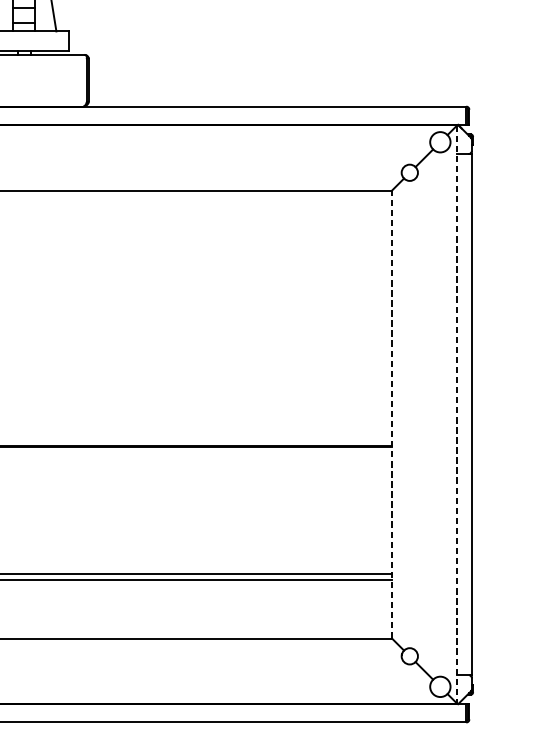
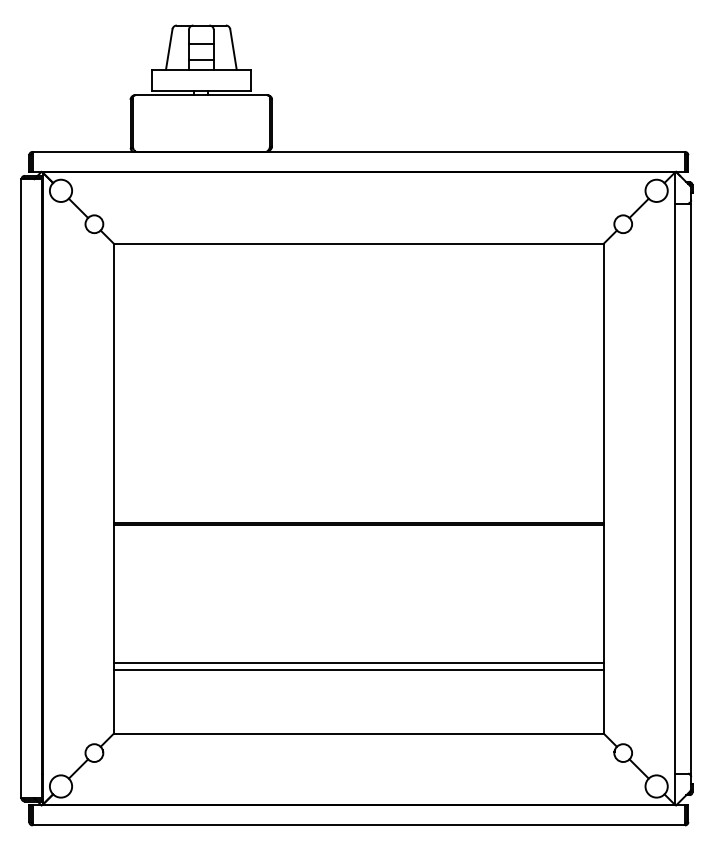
line: (391, 414) -> (603, 488), dashed -> solid
line: (457, 415) -> (675, 489), dashed -> solid

